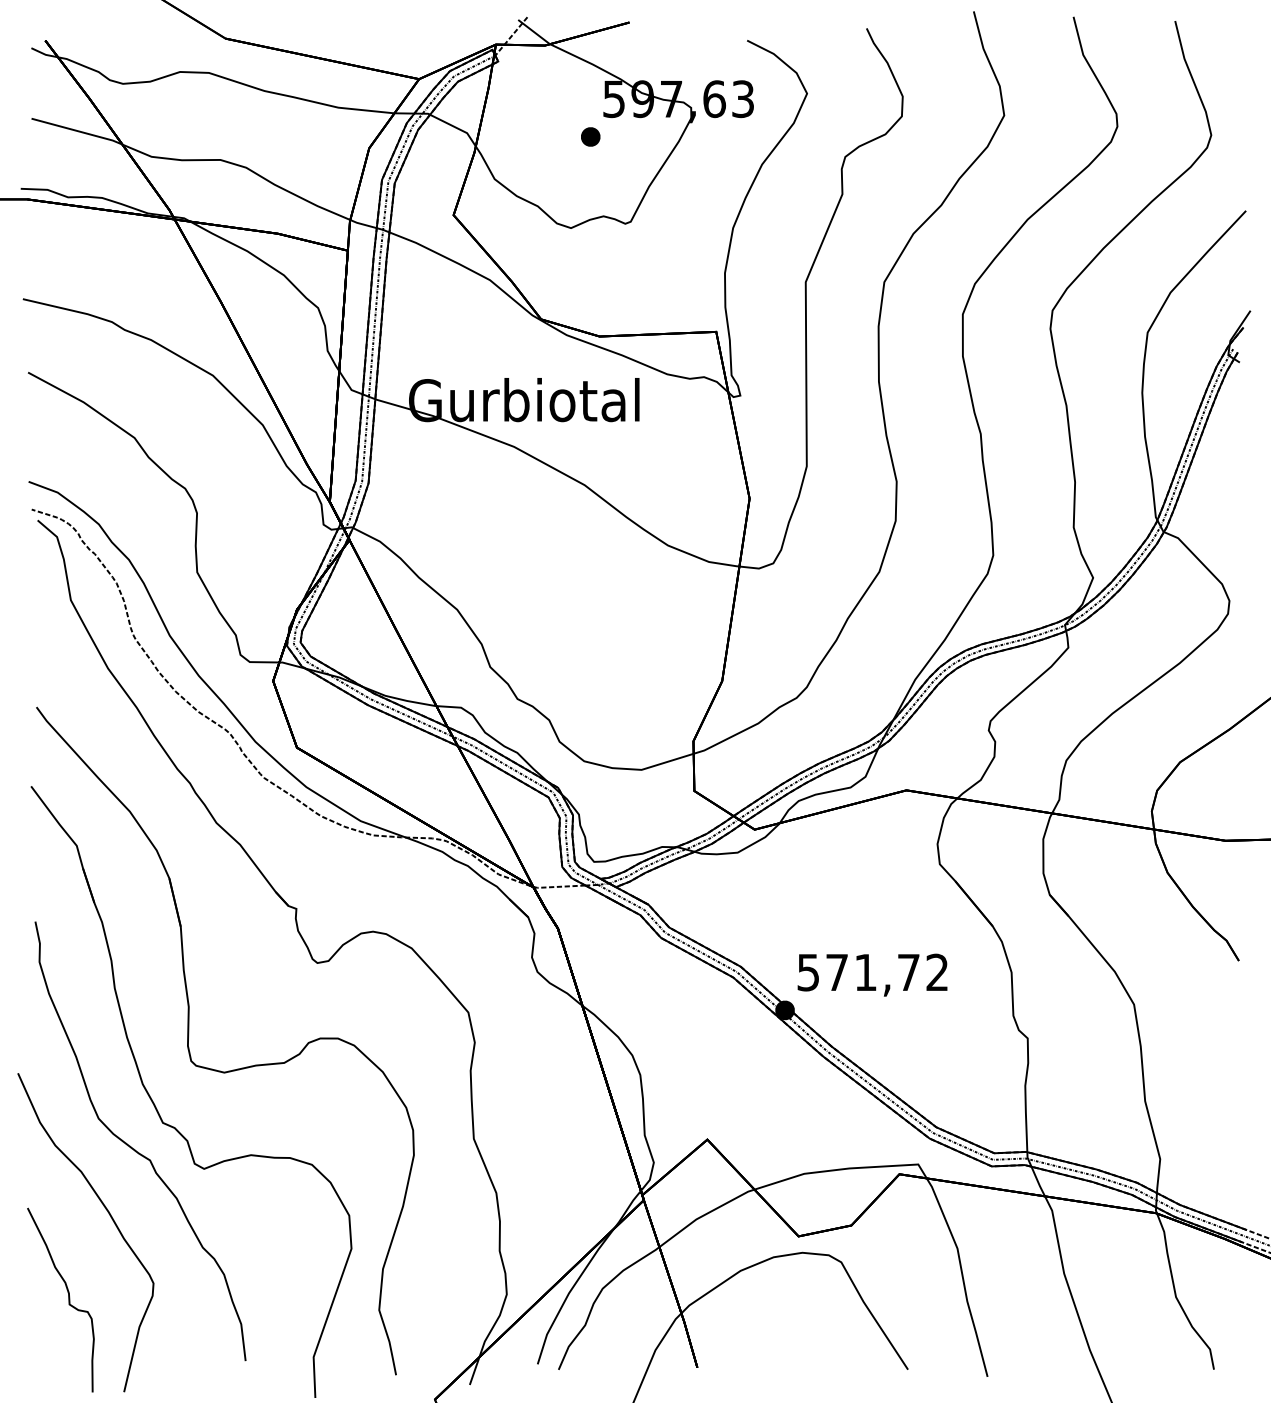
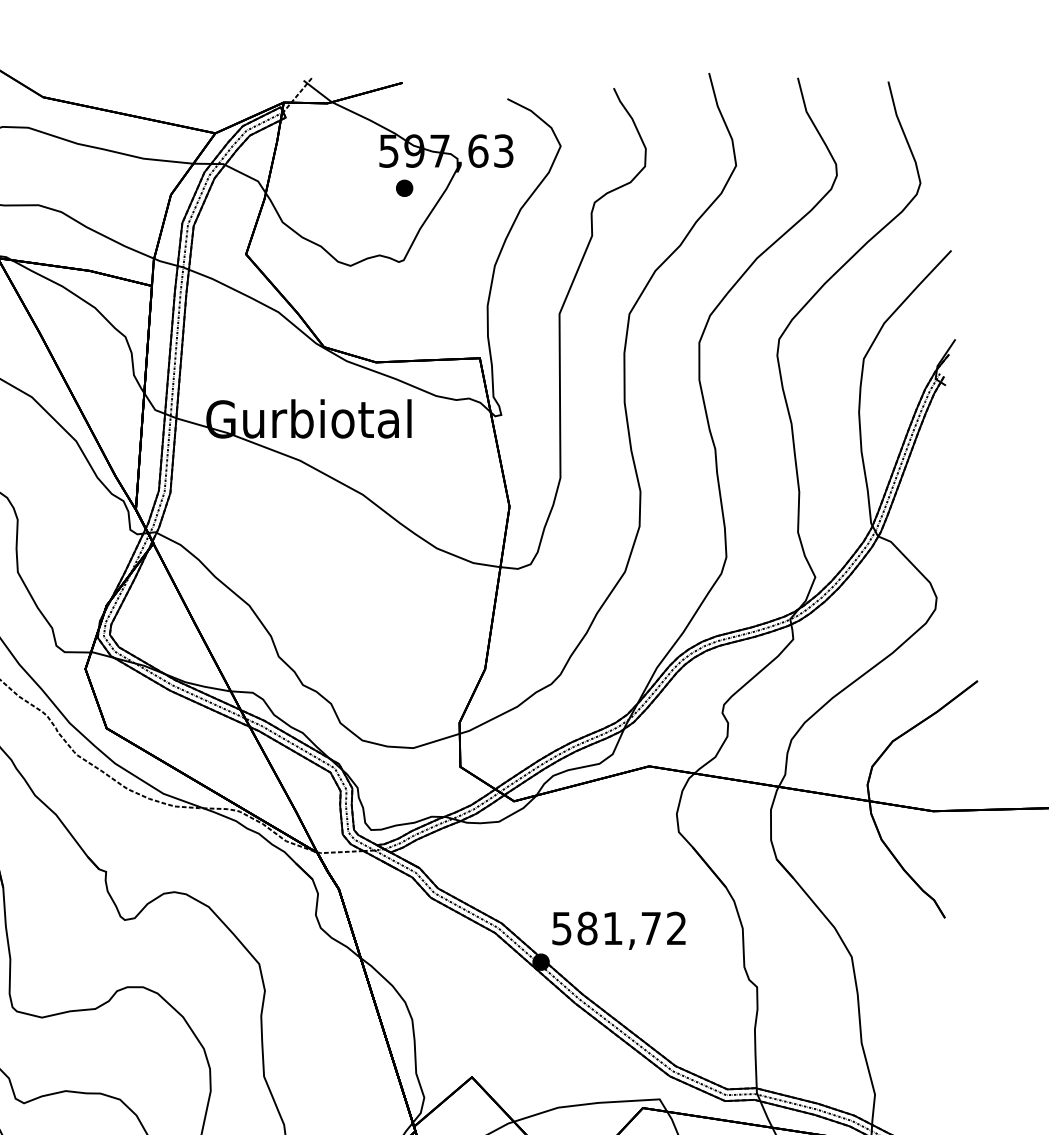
part: (590, 136) -> (404, 187), moved
text: (837, 972) -> (587, 928), 571,72 -> 581,72

